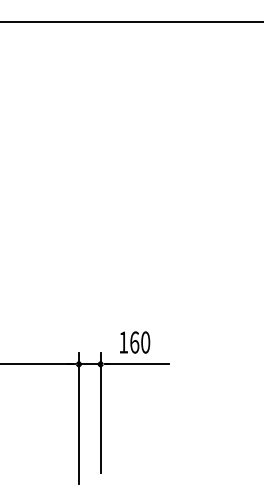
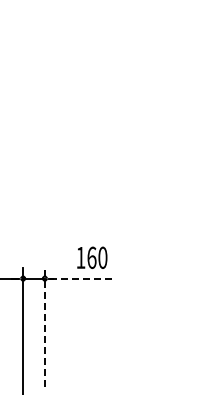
text: (135, 342) -> (92, 257), moved
line: (137, 364) -> (81, 278), solid -> dashed
line: (100, 413) -> (44, 327), solid -> dashed

